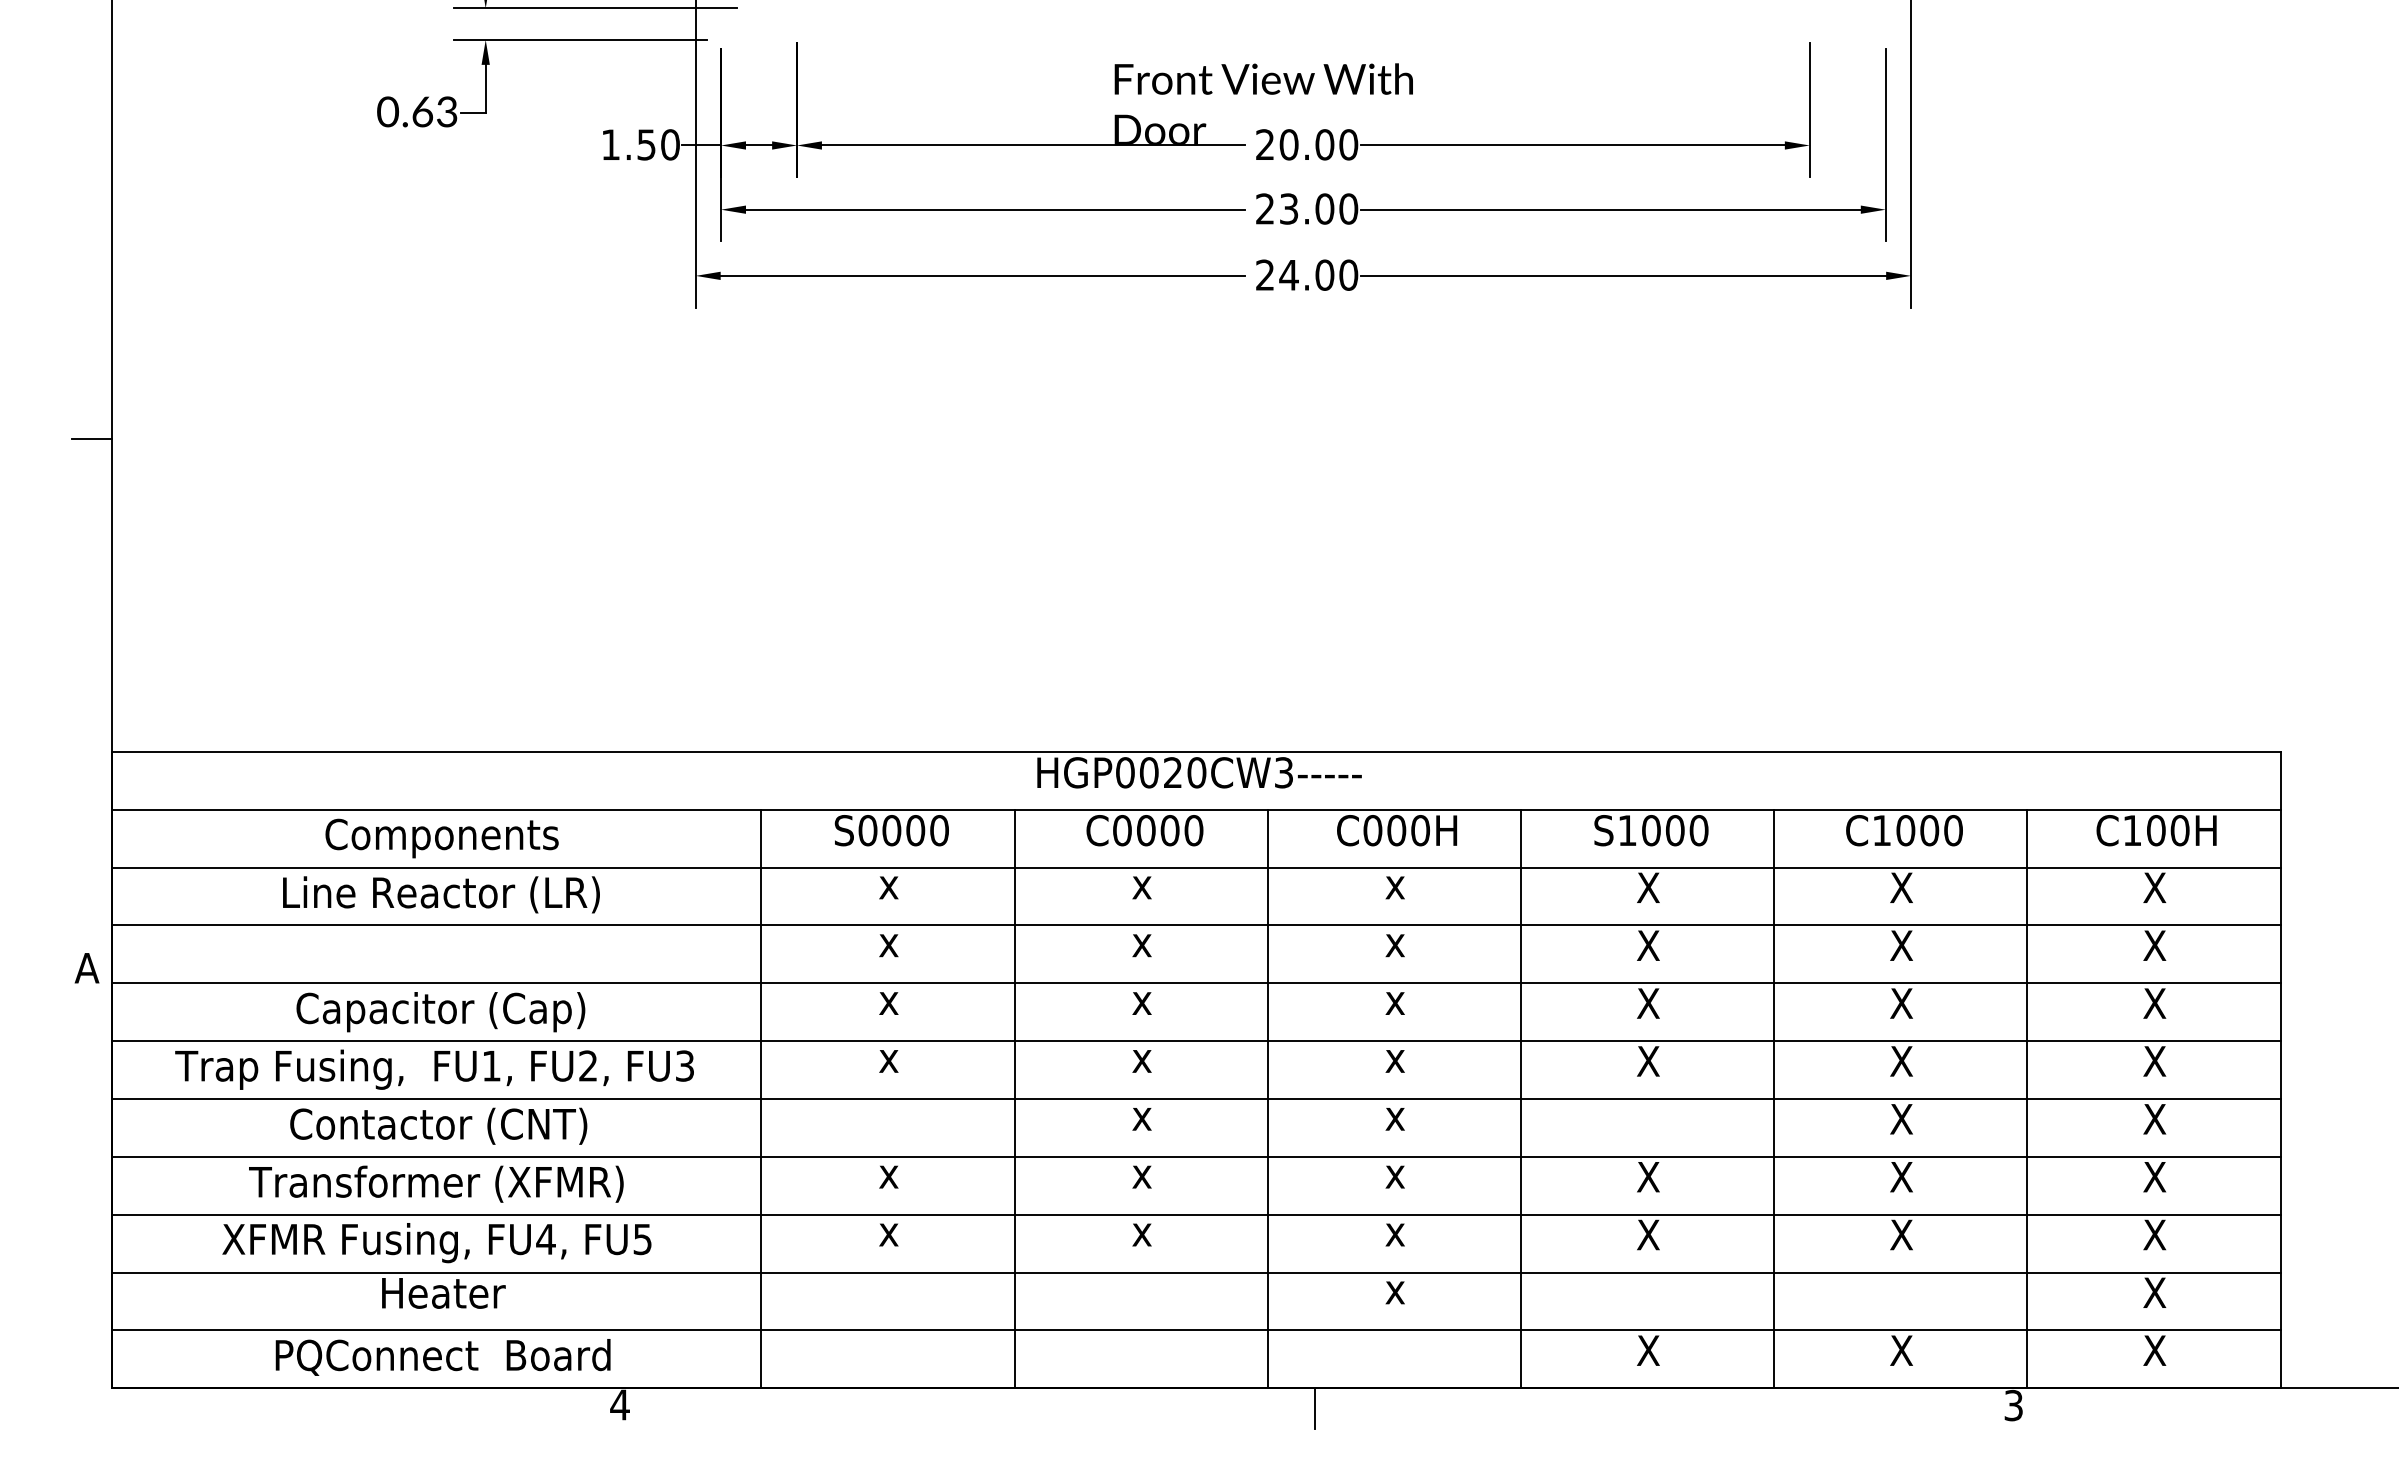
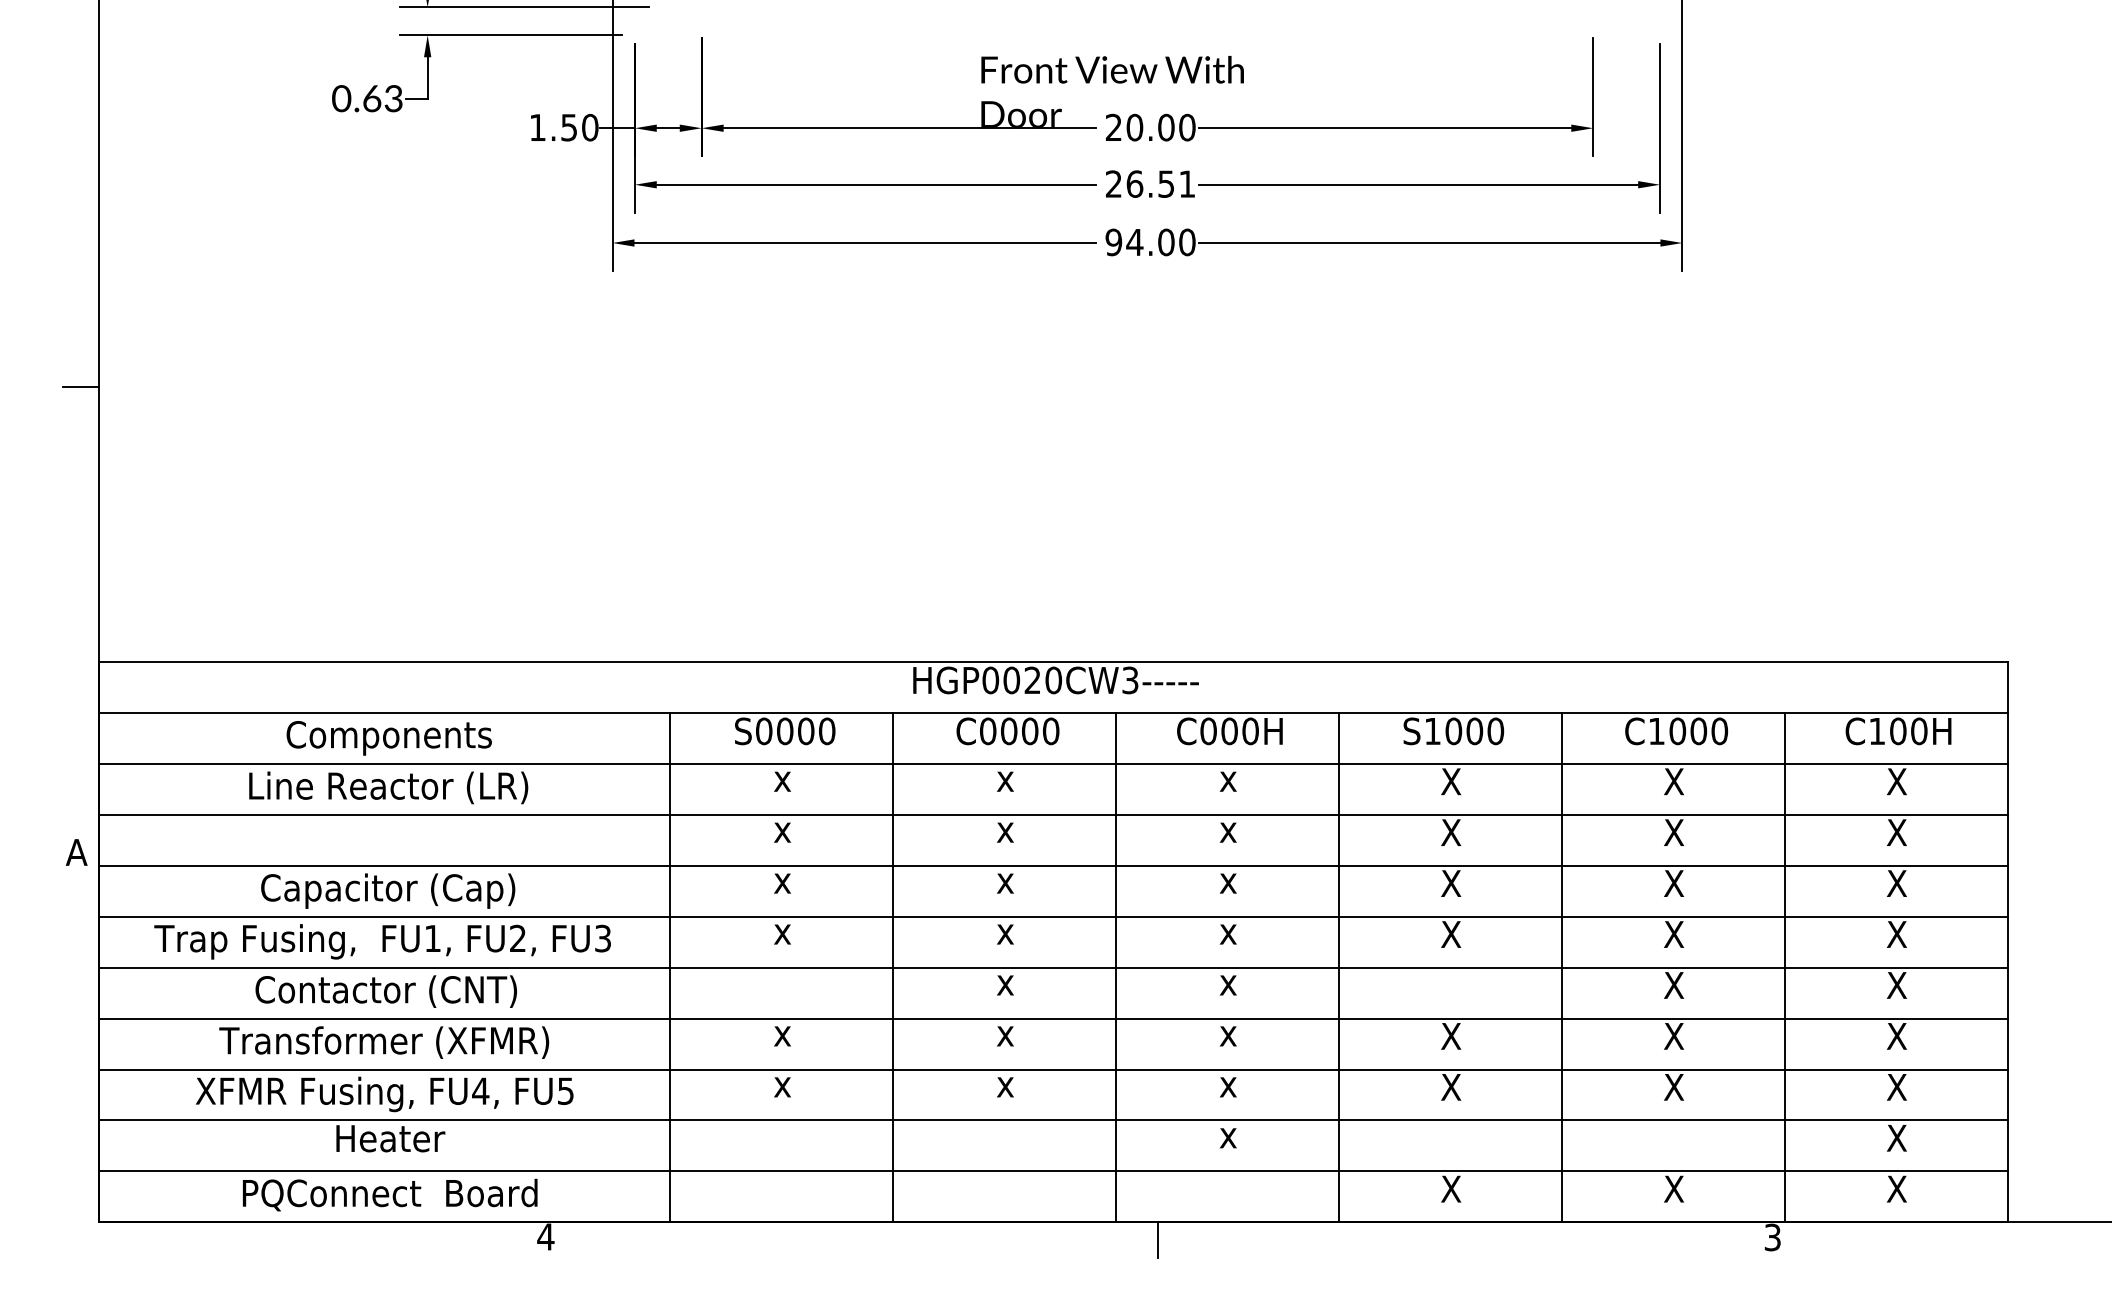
text: (1319, 208) -> (1161, 183), 23.00 -> 26.51
text: (1264, 274) -> (1113, 241), 24.00 -> 94.00

